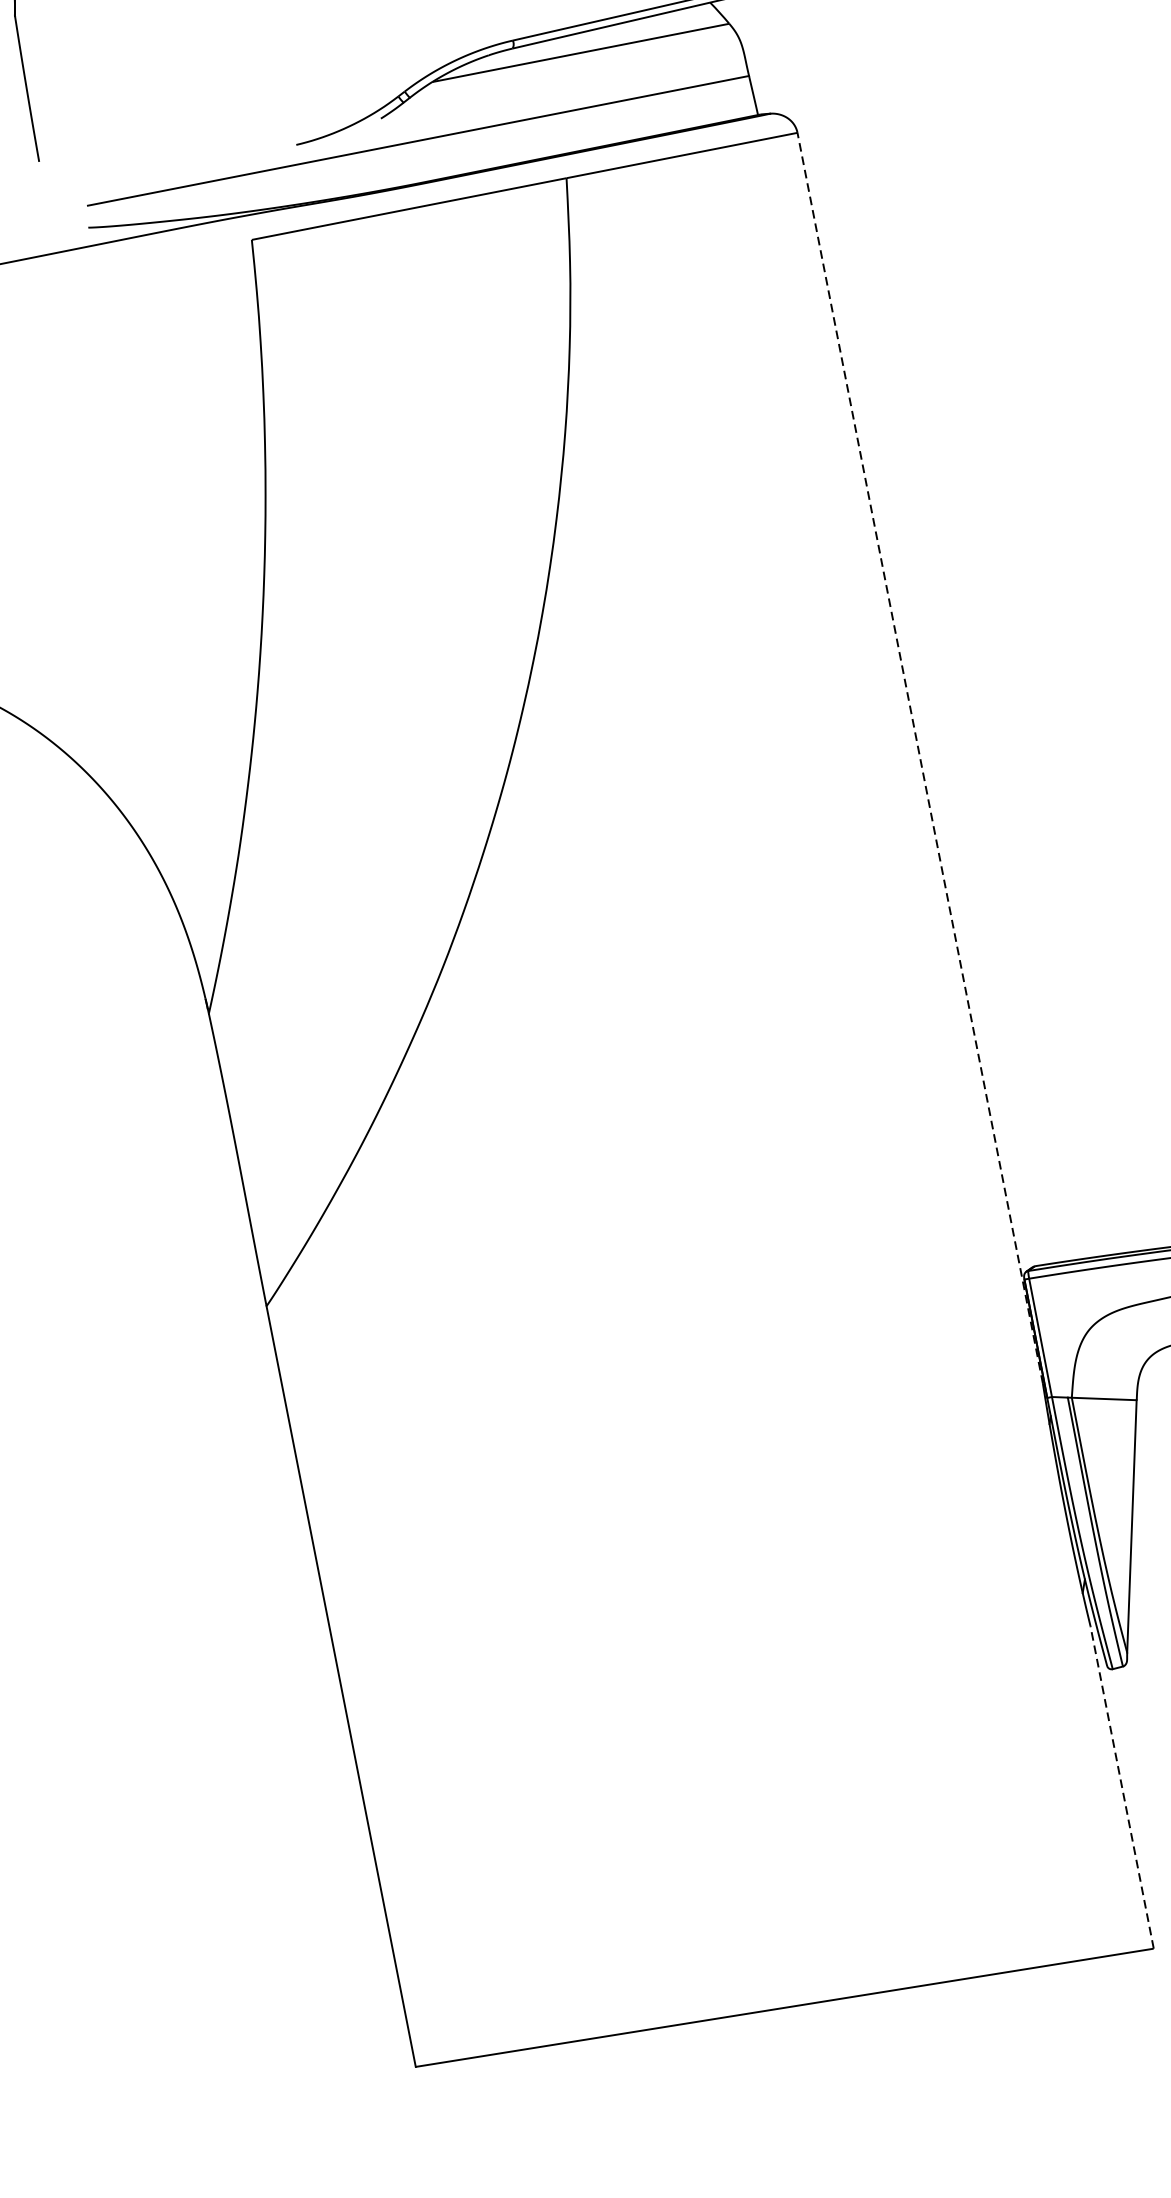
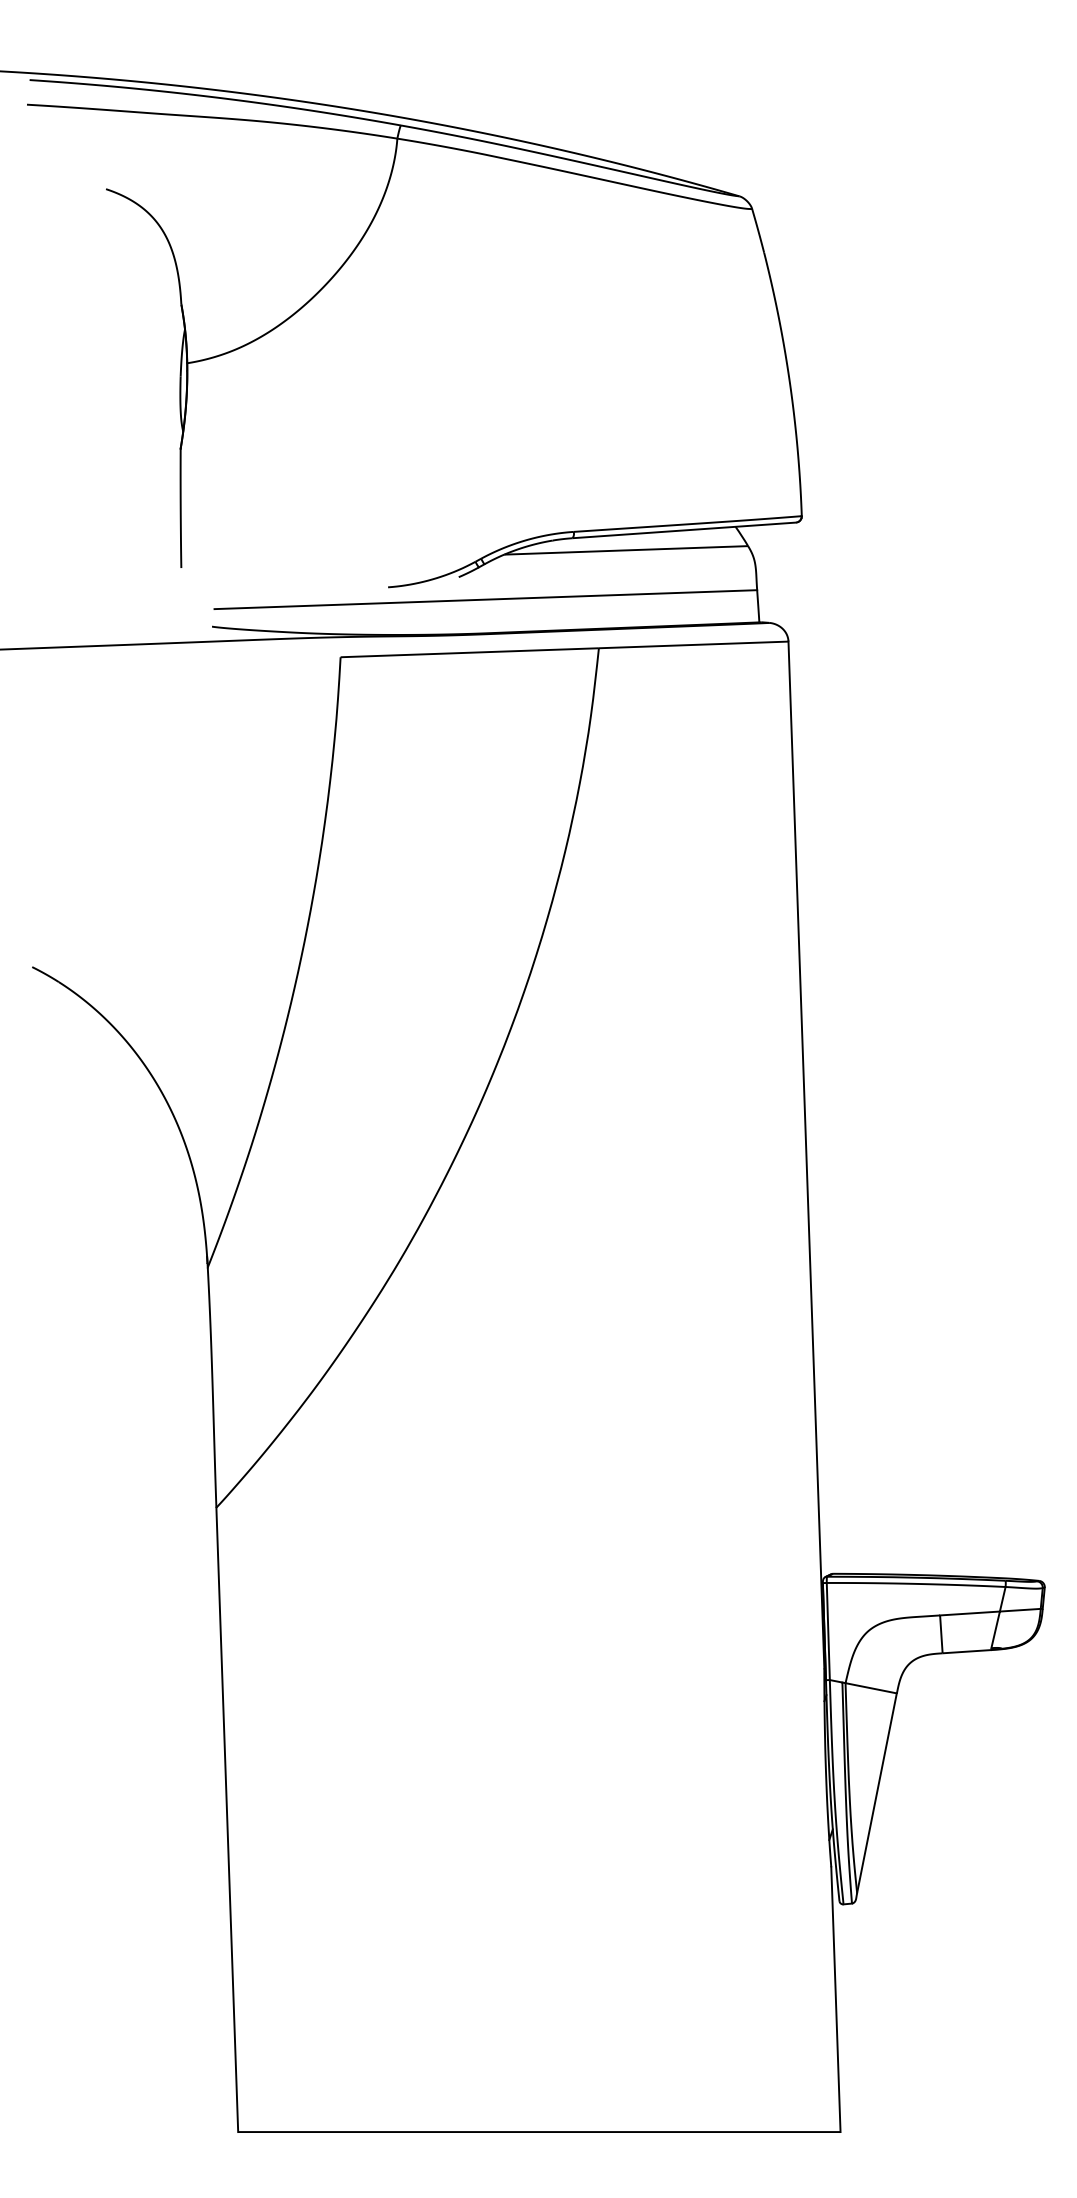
line: (920, 758) -> (806, 1155), dashed -> solid
line: (1121, 1787) -> (835, 1999), dashed -> solid

